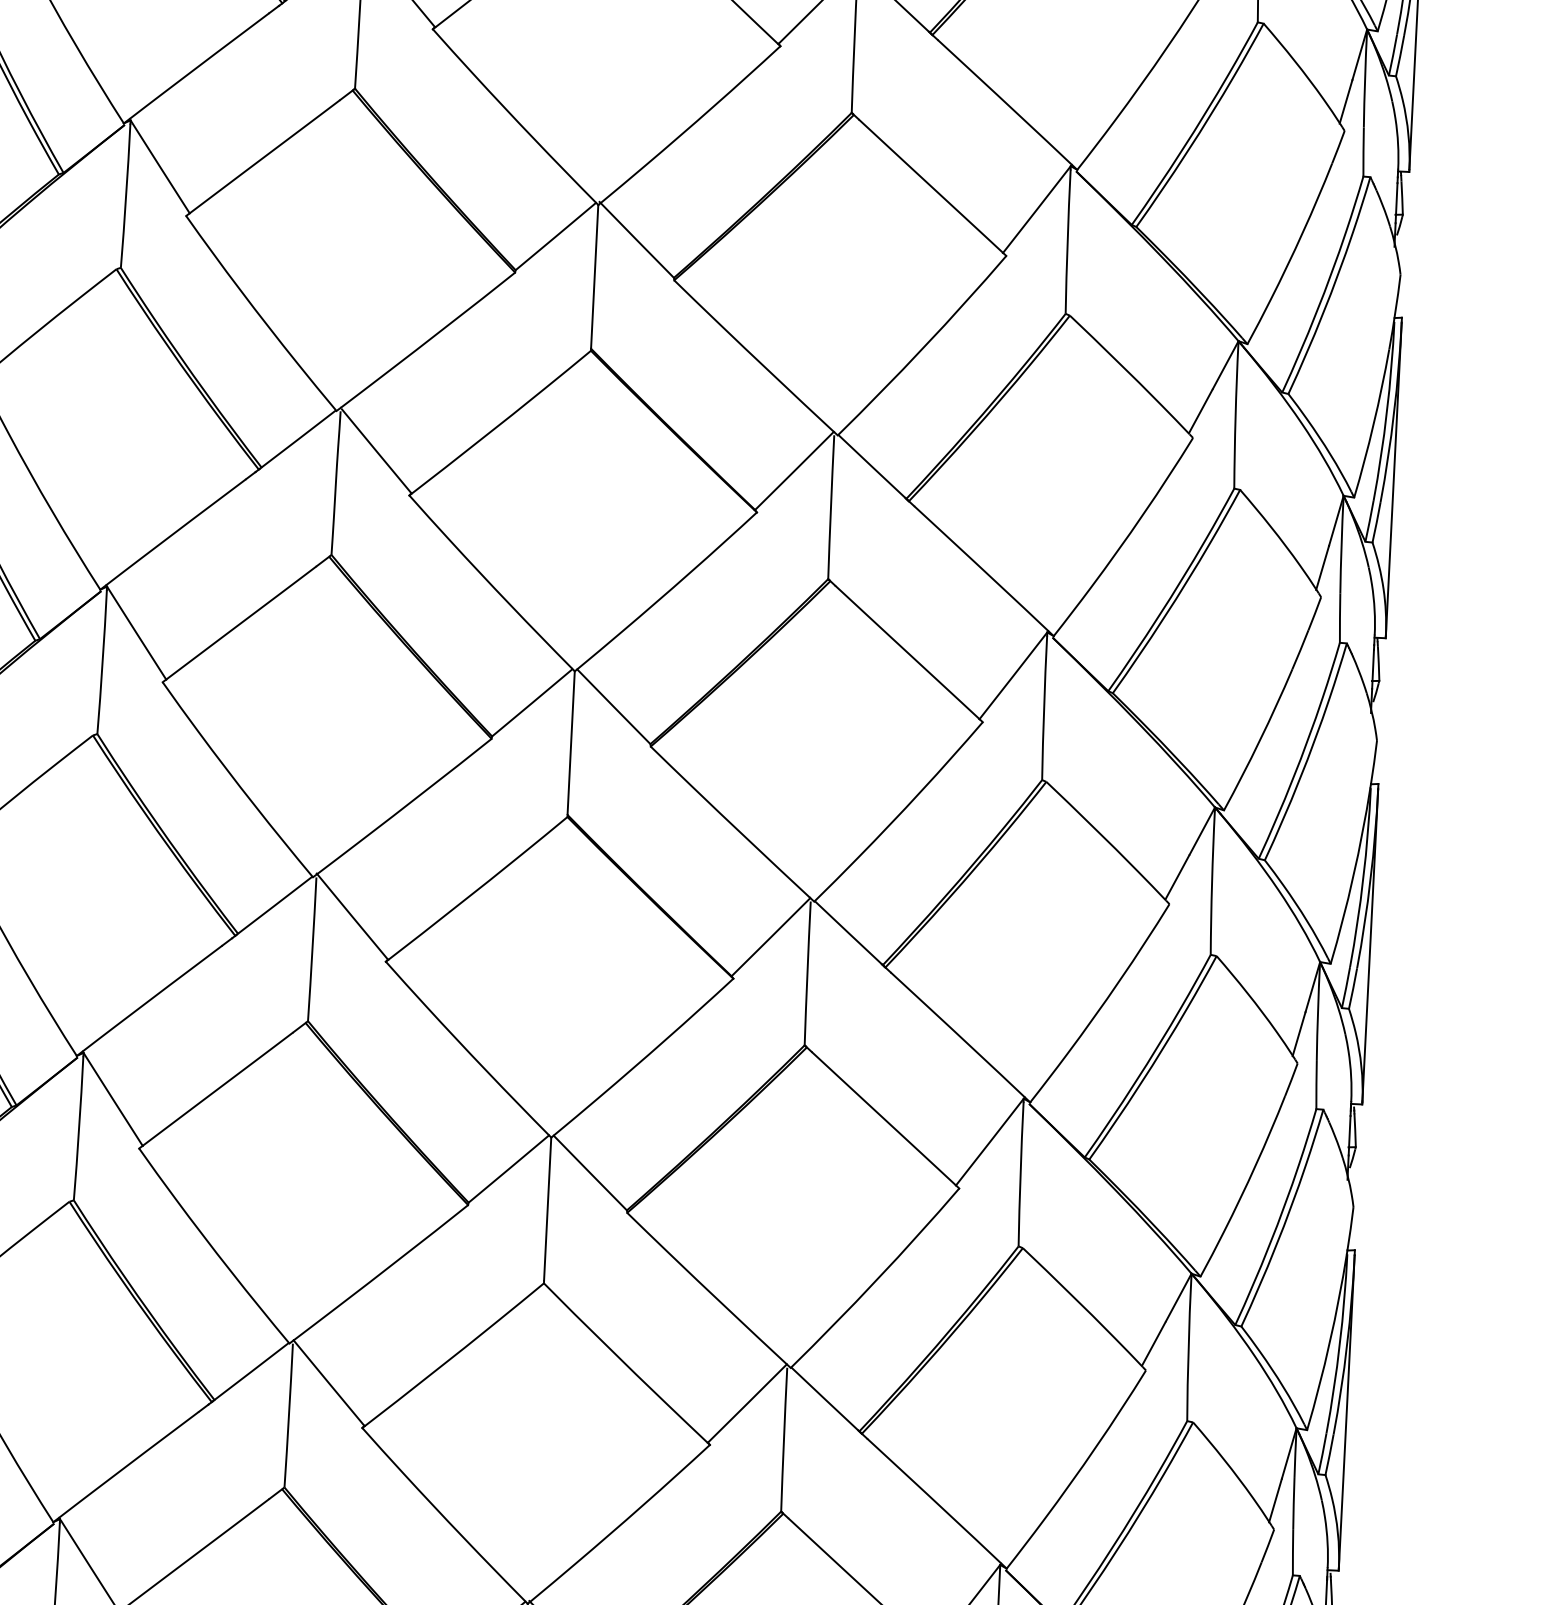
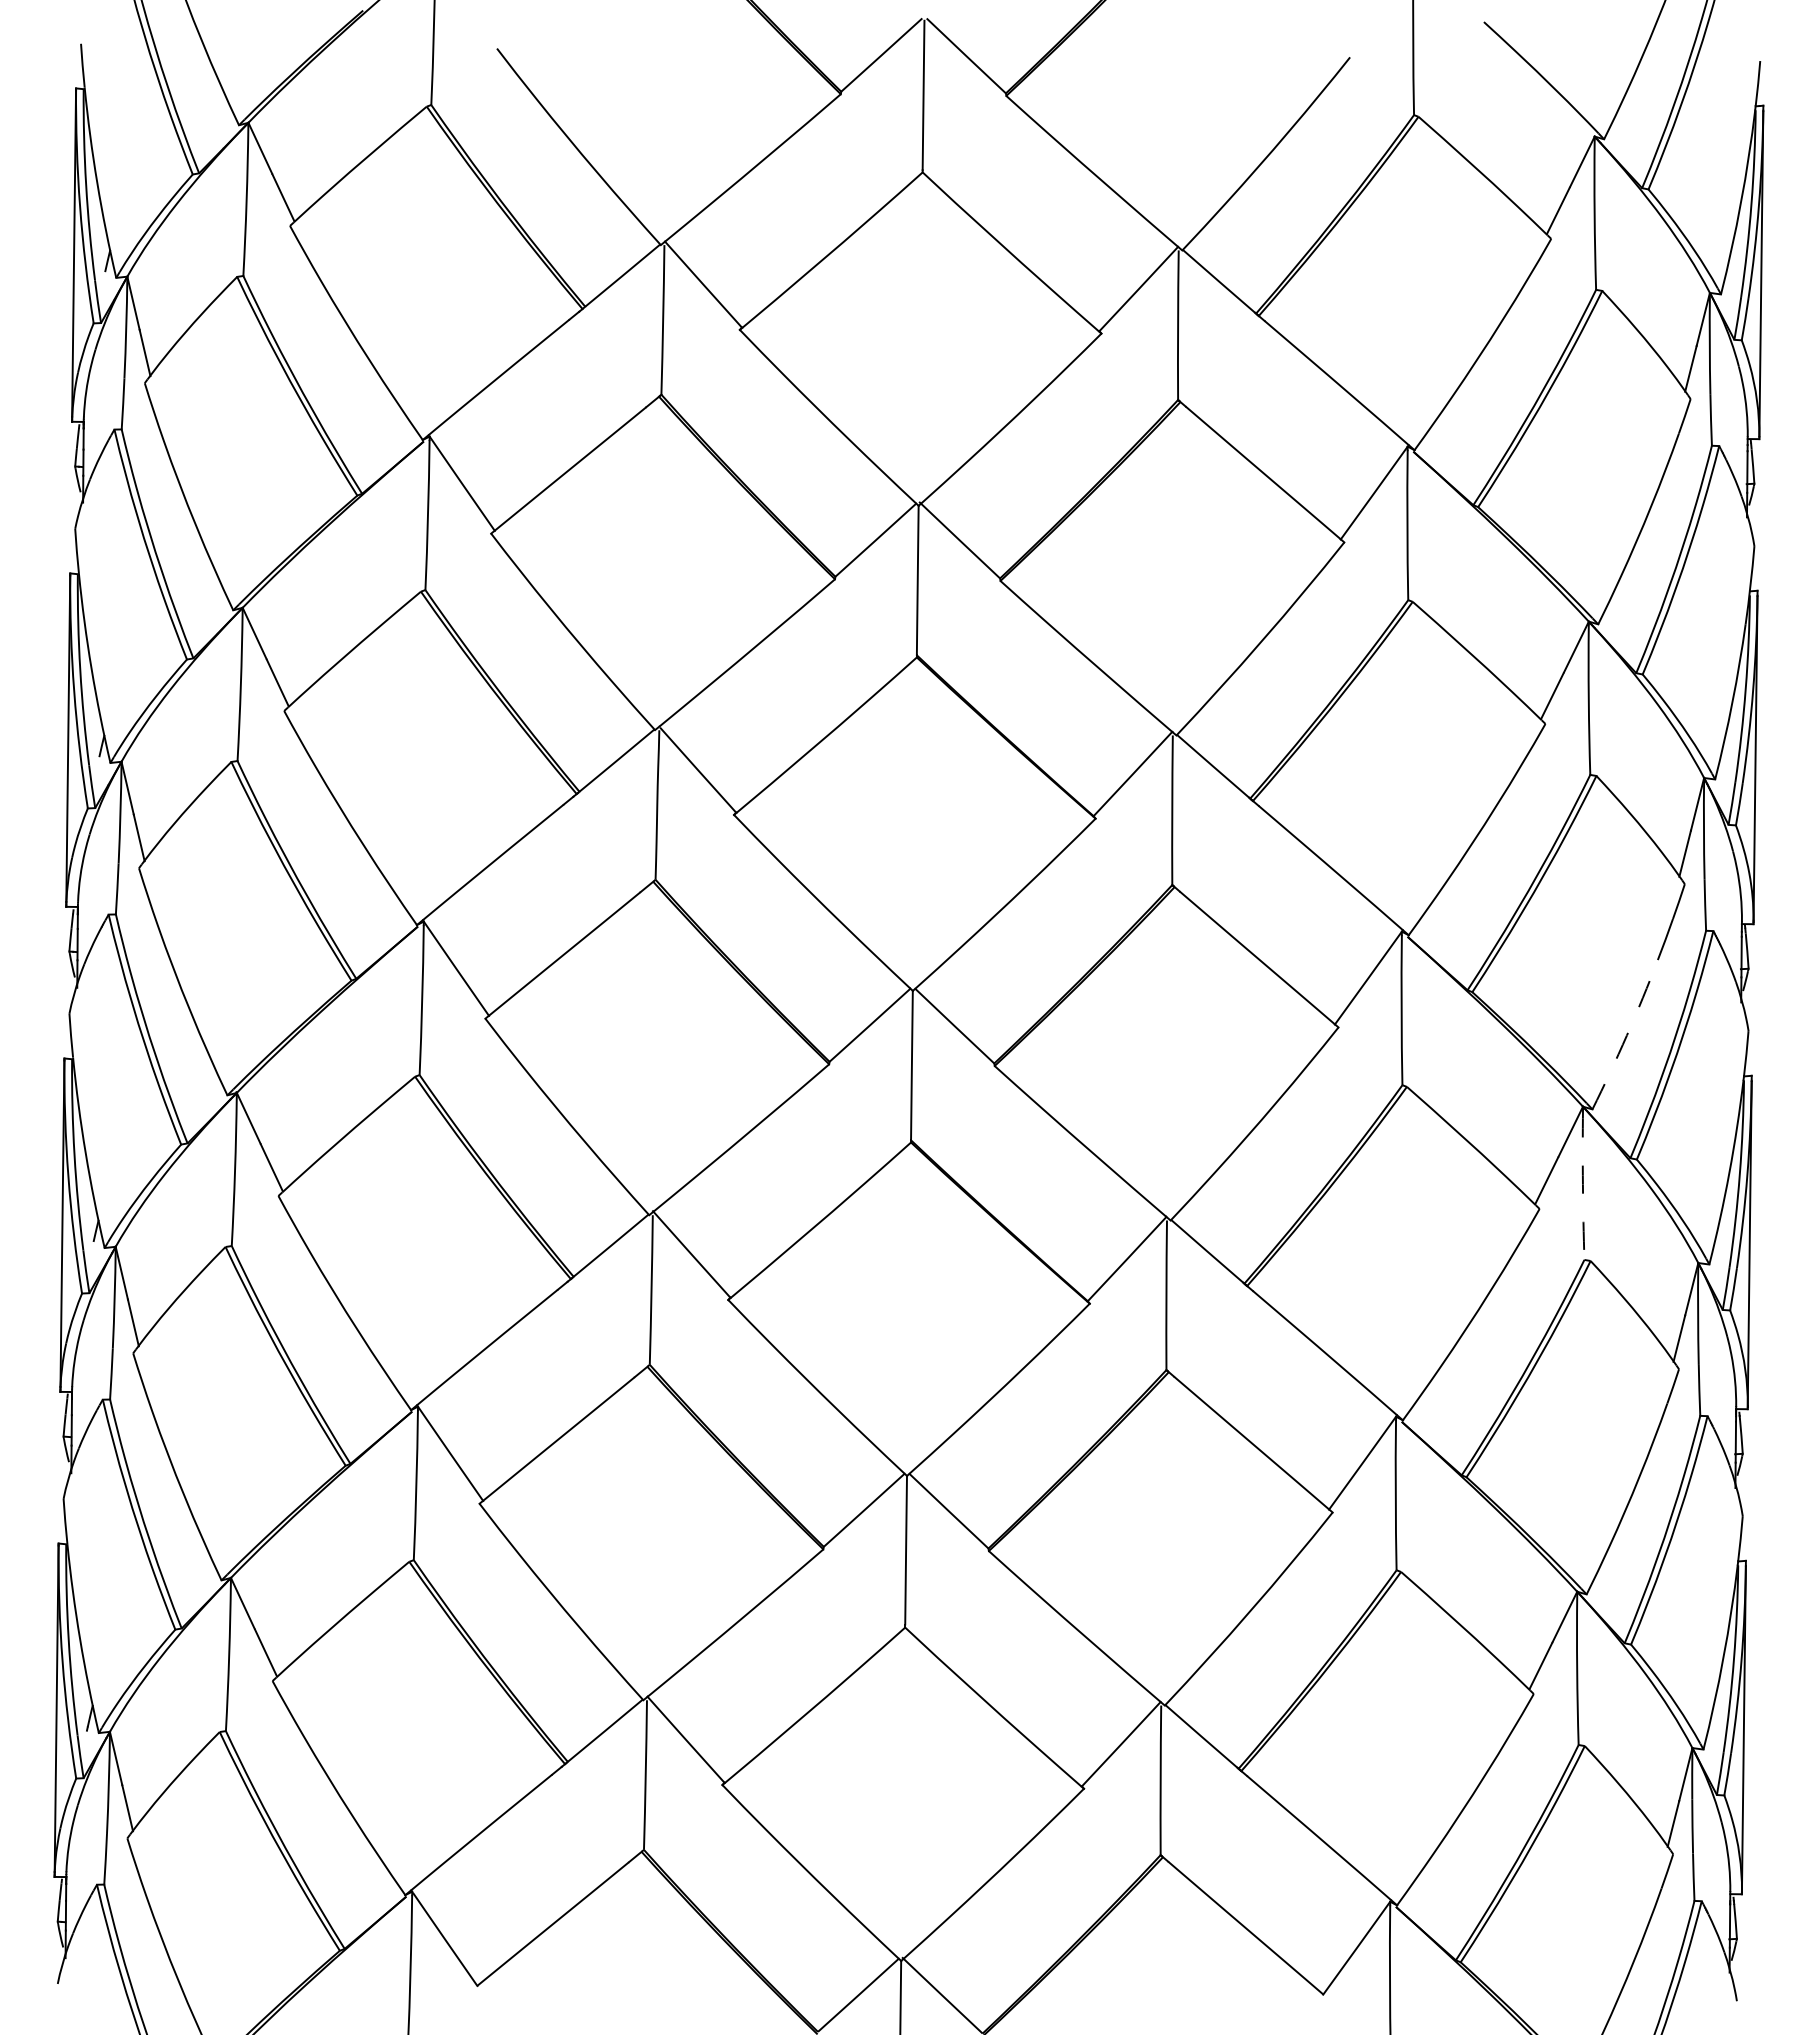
arc: (1259, 740) -> (1626, 1035), solid -> dashed
arc: (1211, 882) -> (1582, 1184), solid -> dashed

